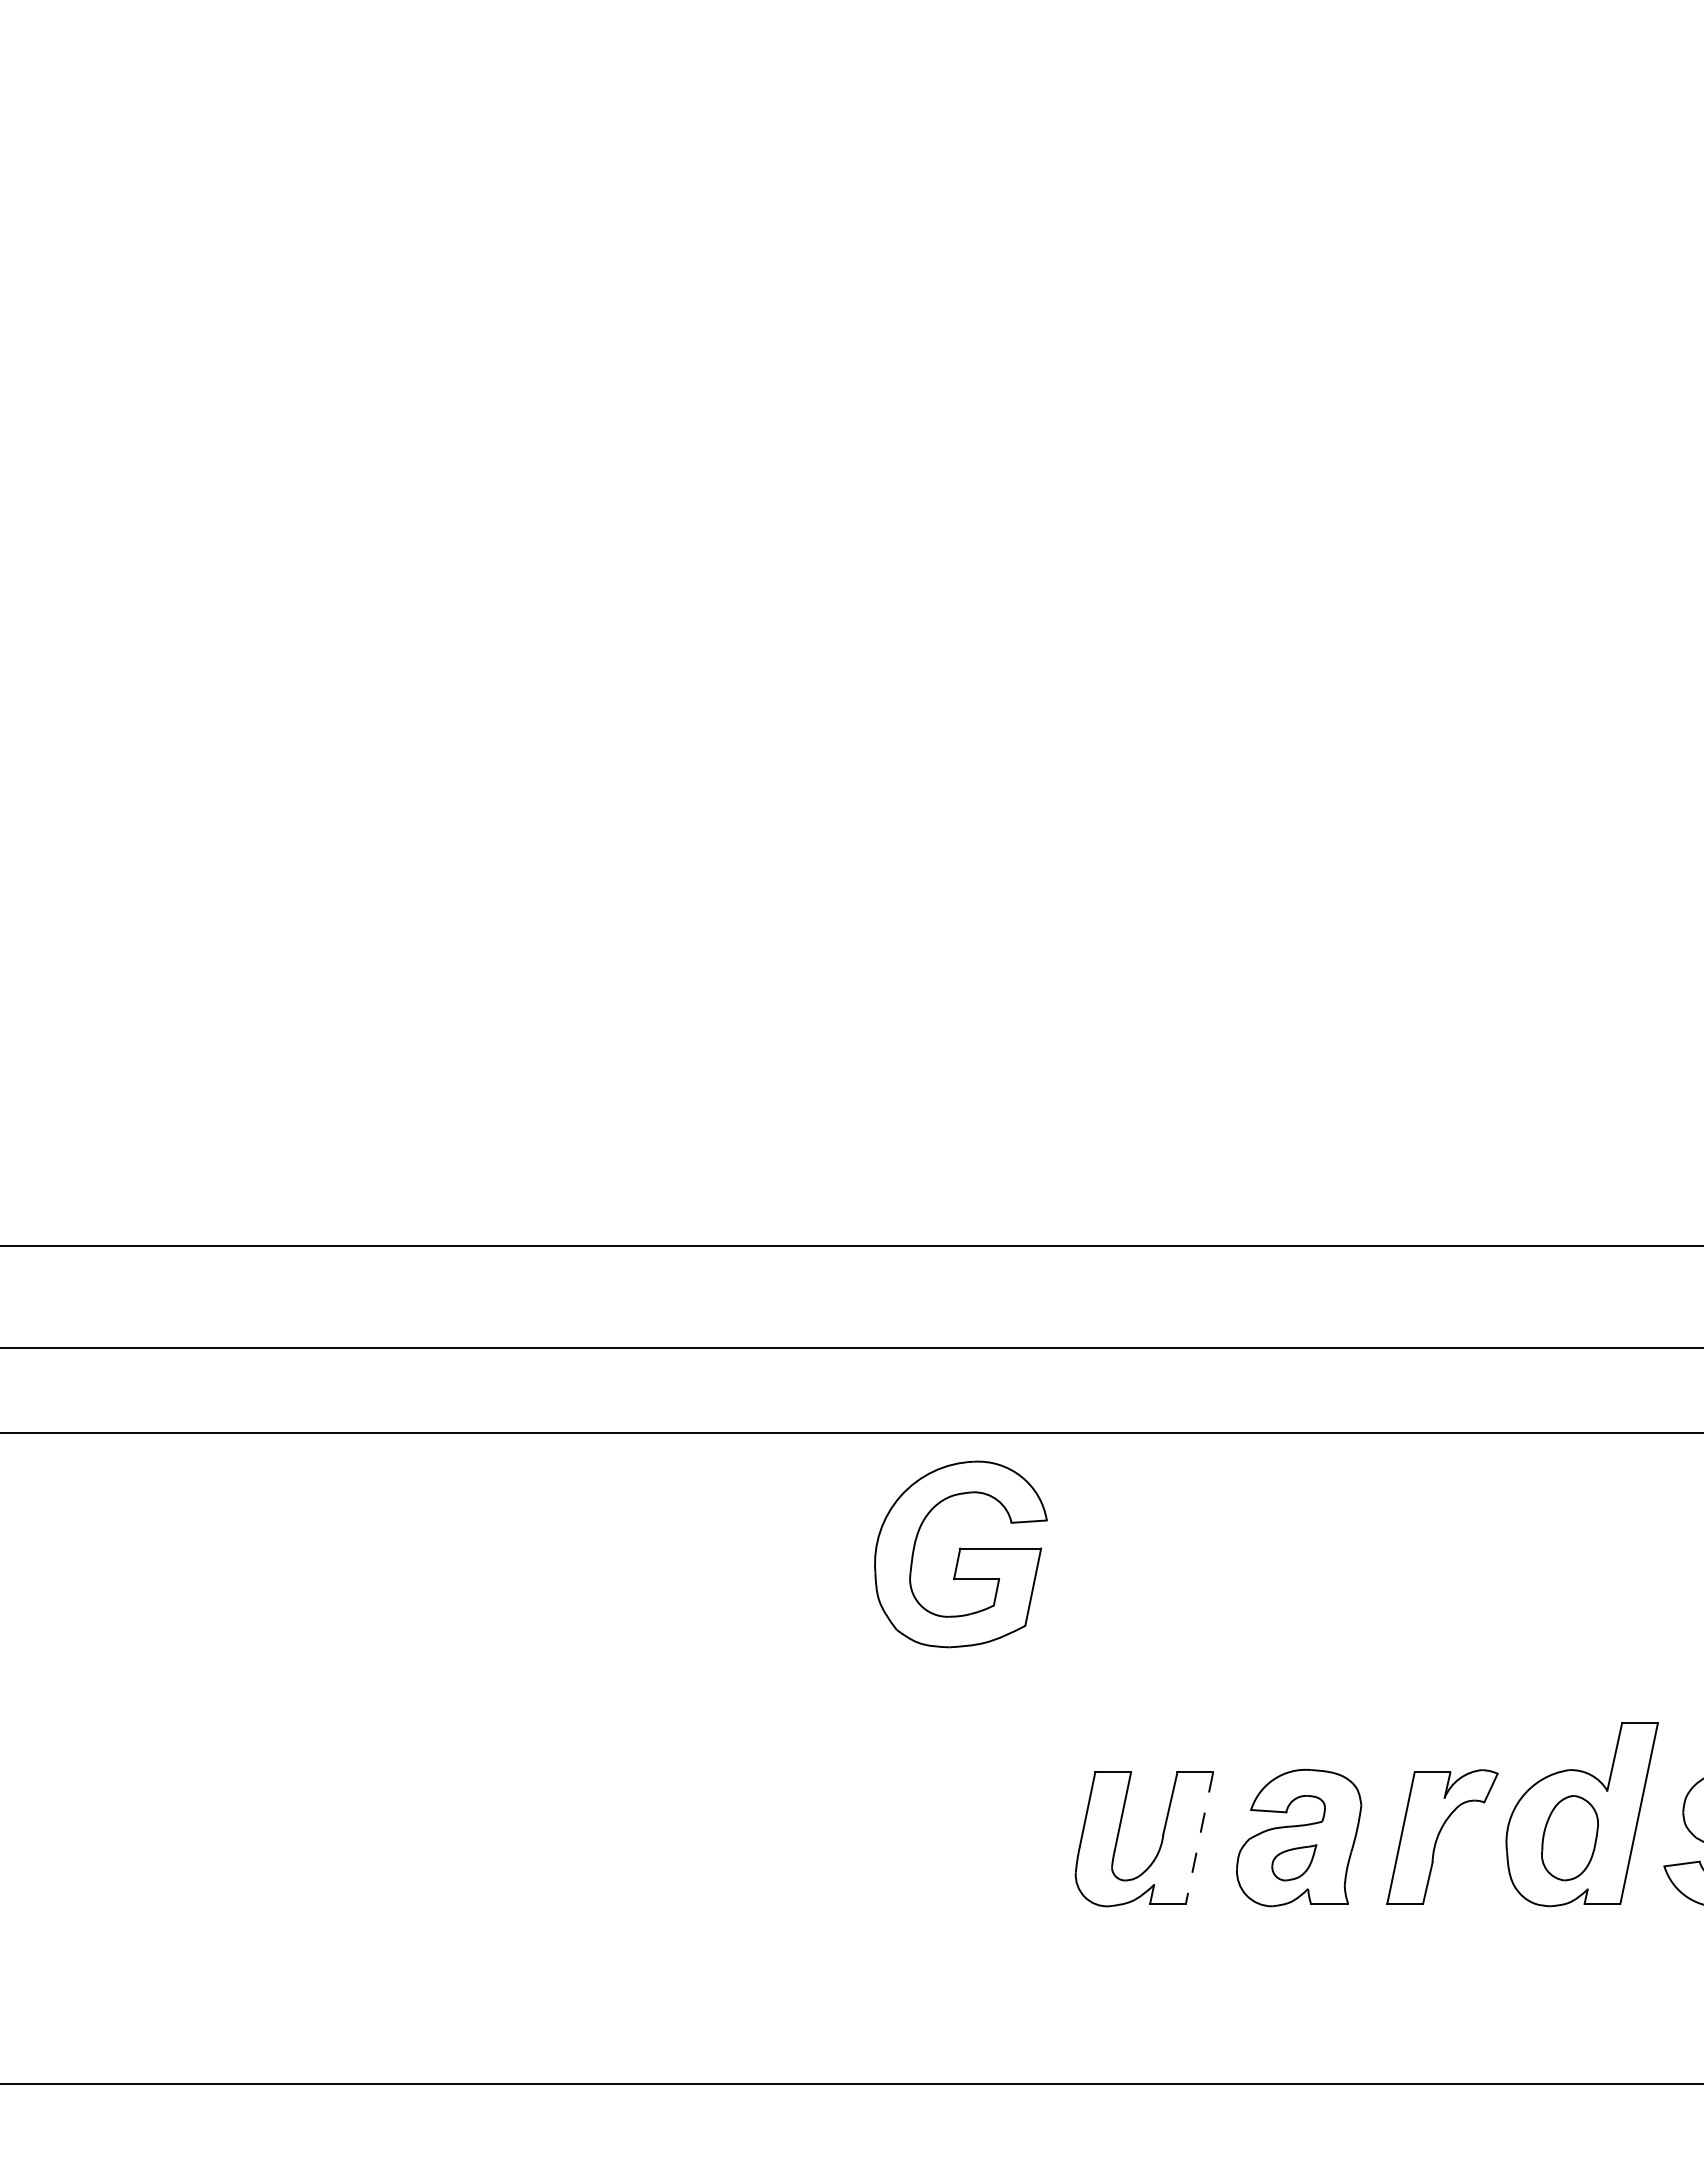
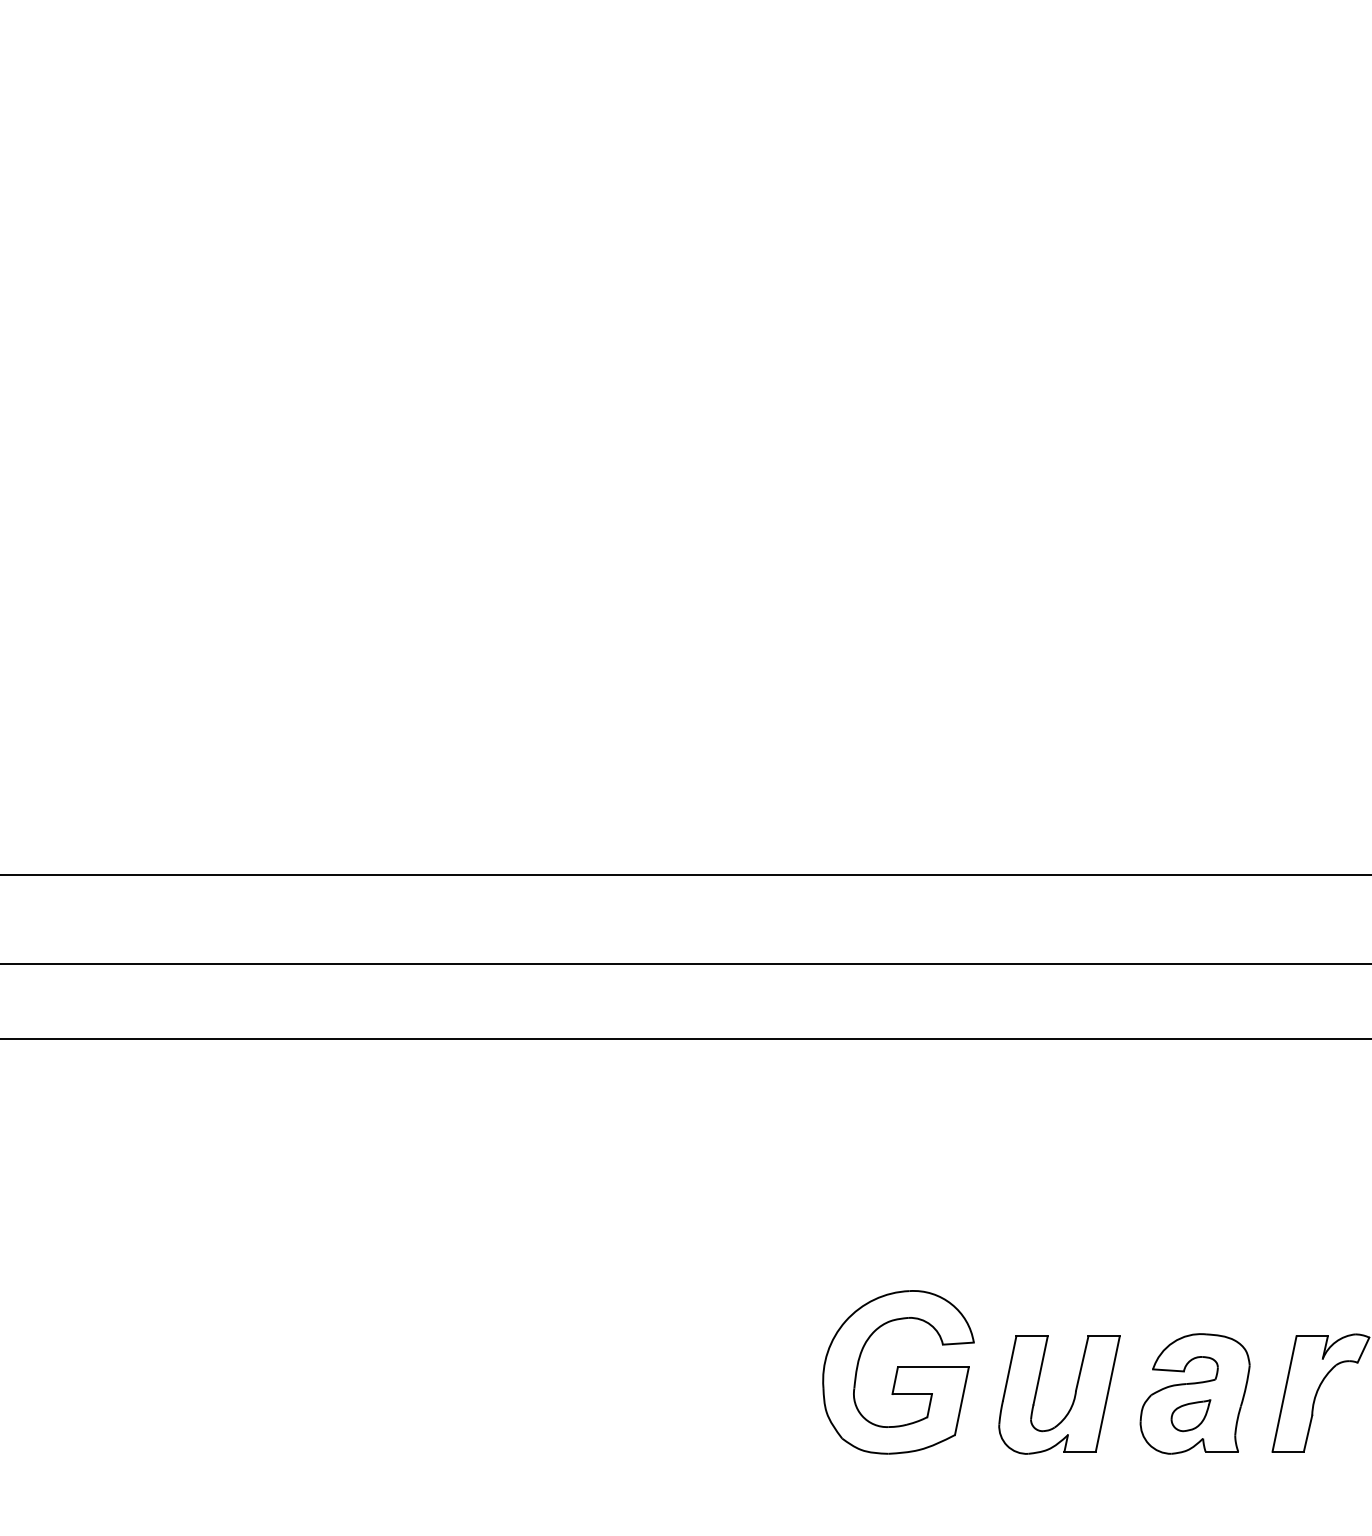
part: (960, 1554) -> (898, 1372), moved
line: (1199, 1838) -> (1107, 1394), dashed -> solid

